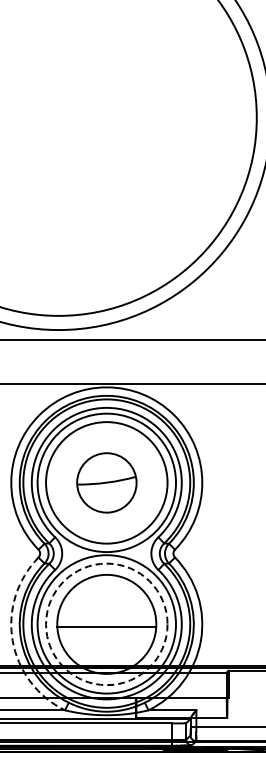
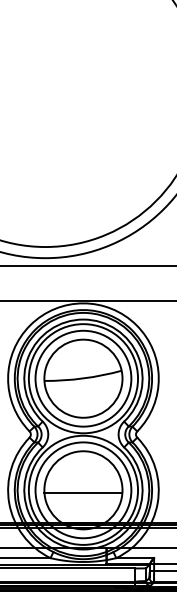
part: (106, 482) -> (83, 378), size x1.67
circle: (106, 624) -> (83, 490), dashed -> solid
arc: (12, 640) -> (9, 503), dashed -> solid

